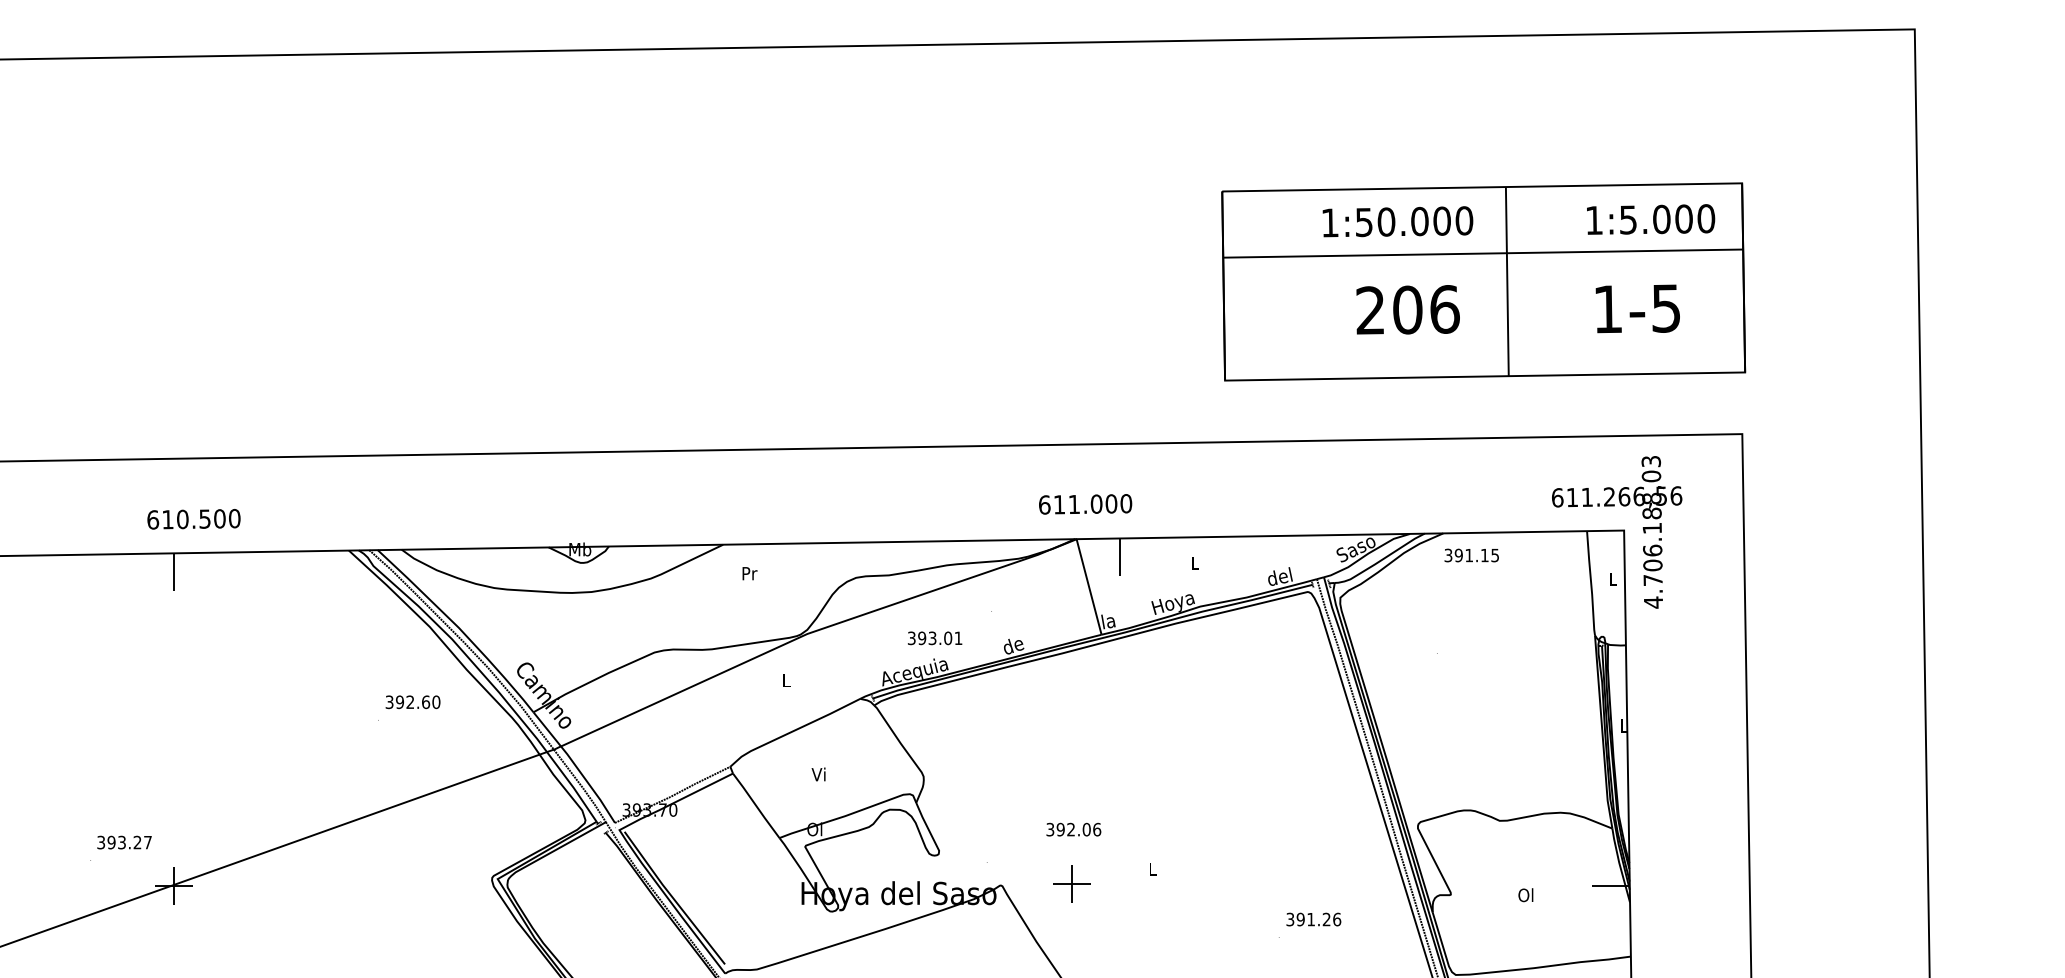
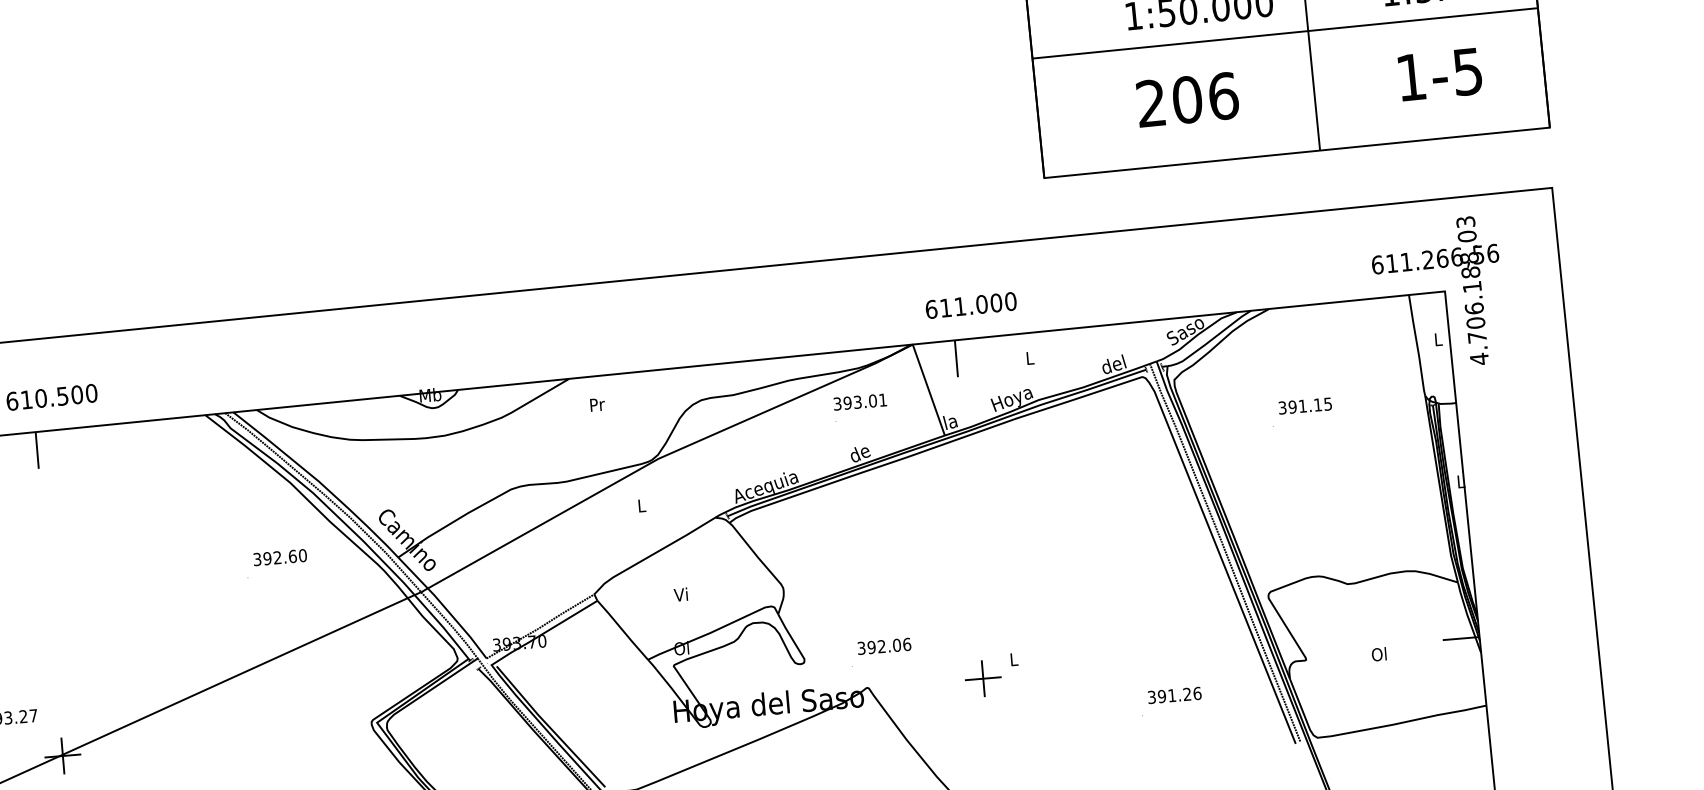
text: (1407, 309) -> (1187, 99), moved
text: (1085, 504) -> (971, 305), moved
text: (1471, 555) -> (1305, 406), moved
text: (935, 638) -> (860, 402), moved
text: (1073, 829) -> (884, 646), moved
part: (1071, 883) -> (982, 678), moved

